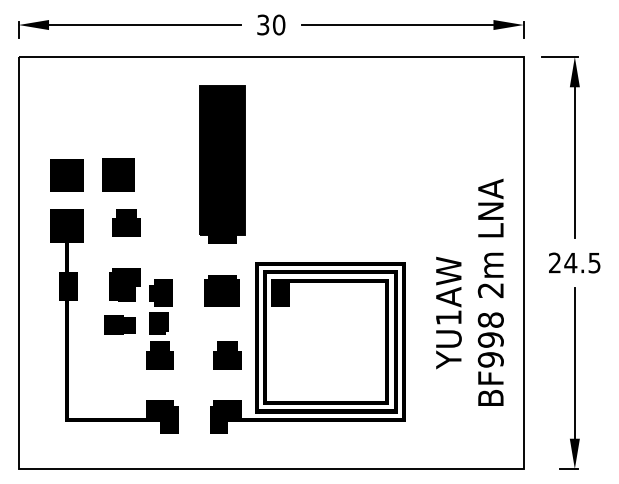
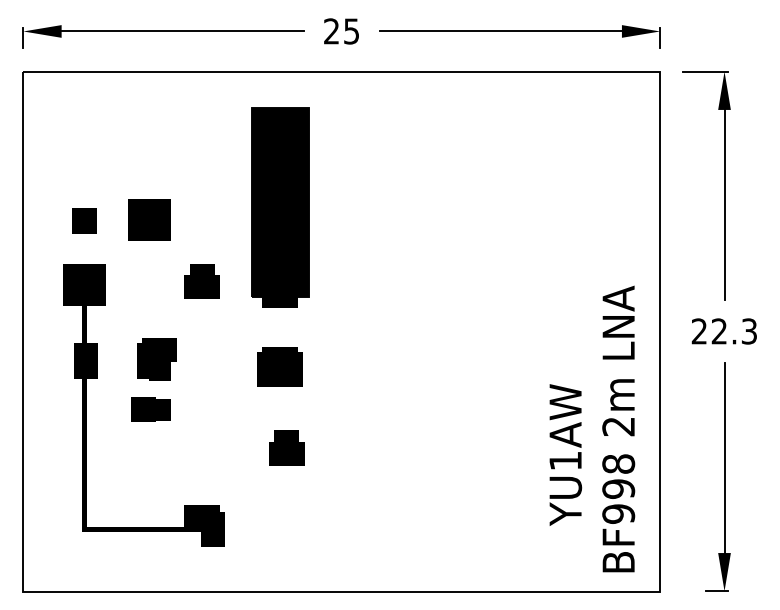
text: (271, 24) -> (342, 30), 30 -> 25
part: (66, 175) -> (83, 221), size x0.6
part: (126, 222) -> (202, 280), moved
text: (582, 262) -> (734, 330), 24.5 -> 22.3
text: (469, 291) -> (591, 427), moved
part: (159, 324) -> (200, 409), removed
part: (266, 347) -> (335, 438), removed

